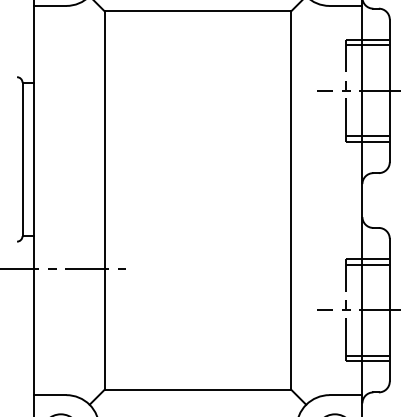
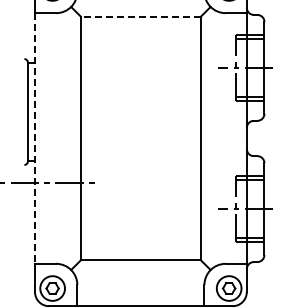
line: (197, 11) -> (140, 16), solid -> dashed
line: (34, 200) -> (35, 138), solid -> dashed

